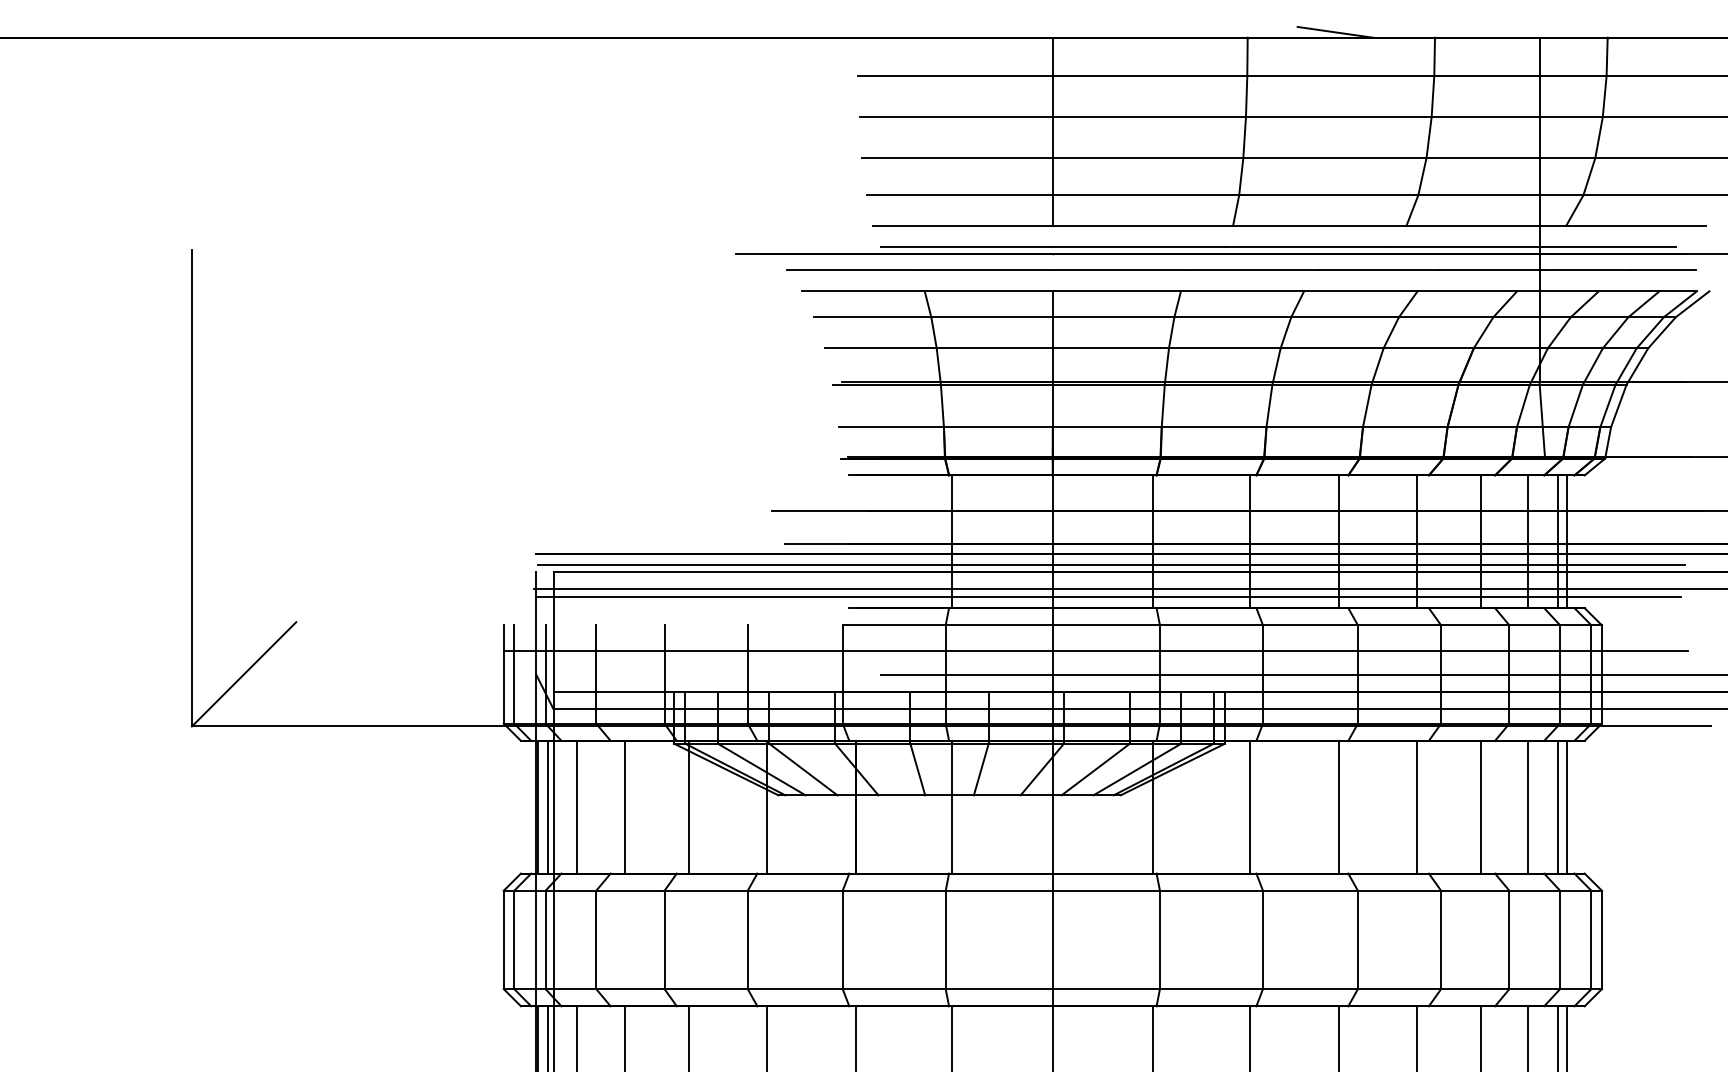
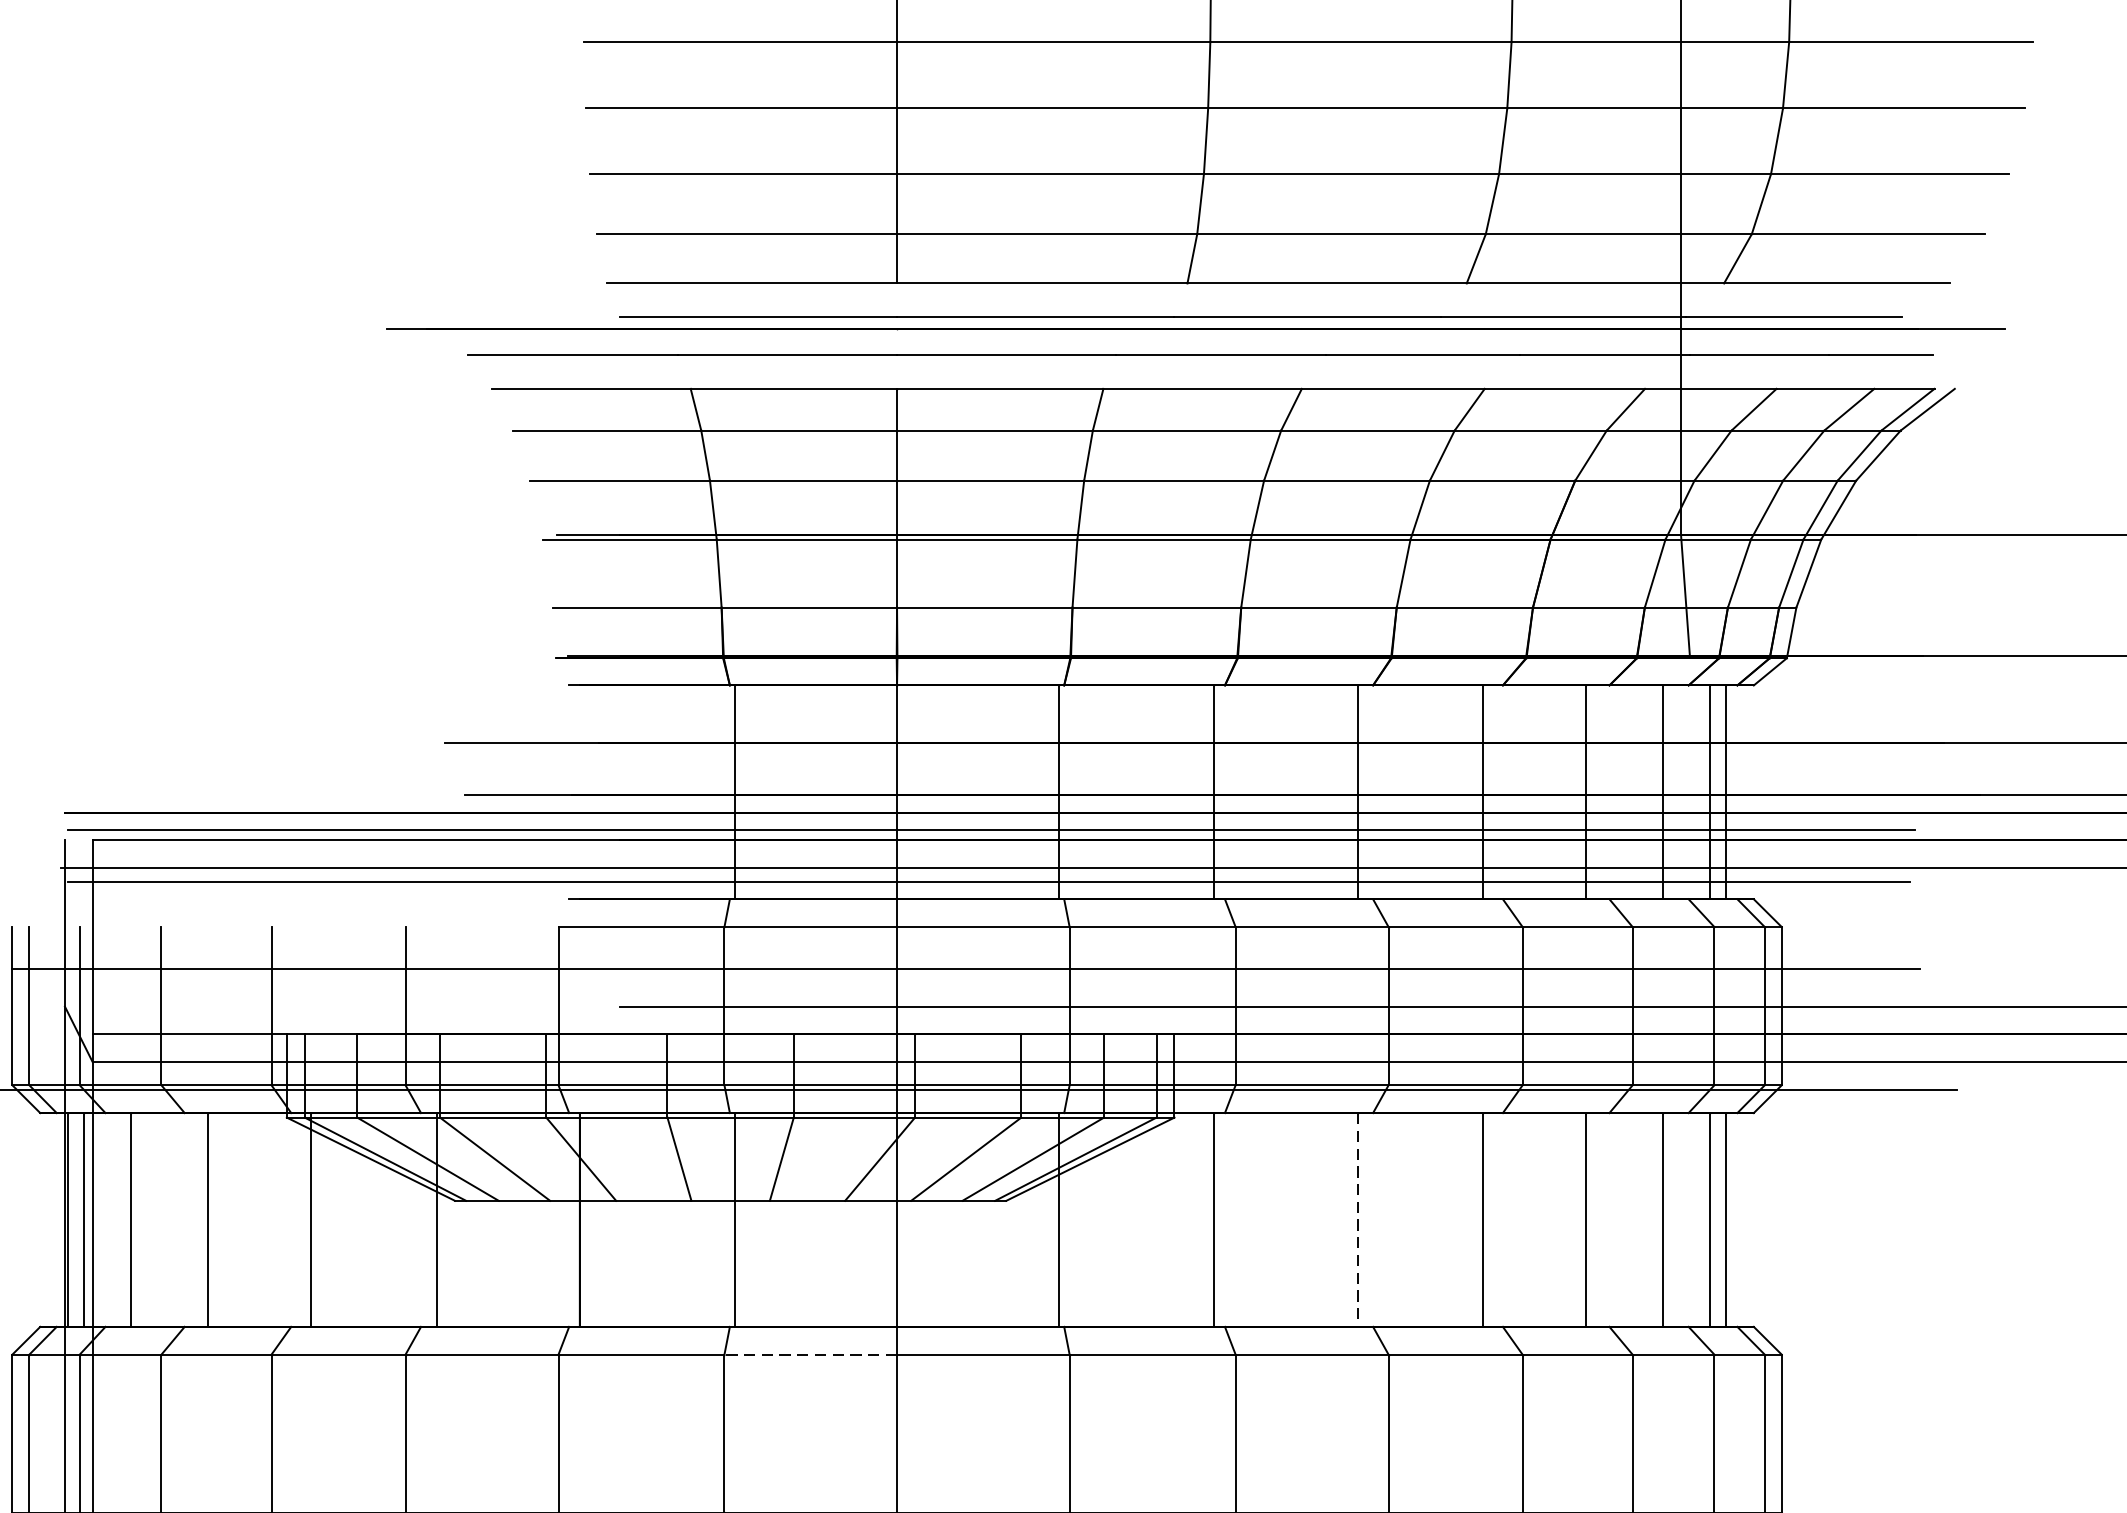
line: (1338, 807) -> (1357, 1220), solid -> dashed
line: (999, 890) -> (811, 1354), solid -> dashed

